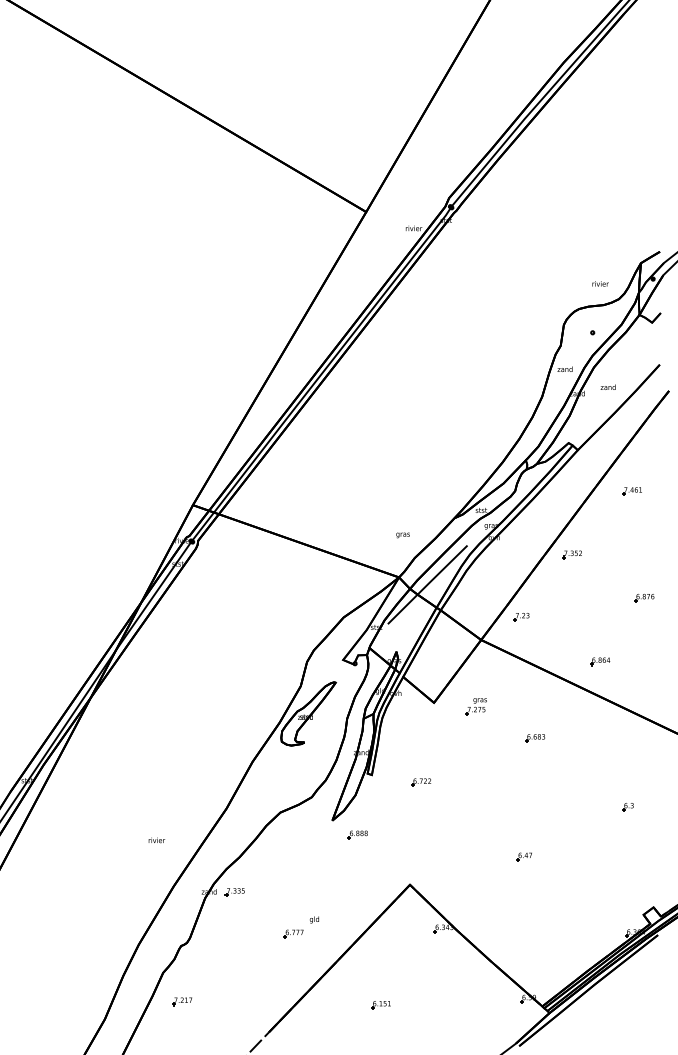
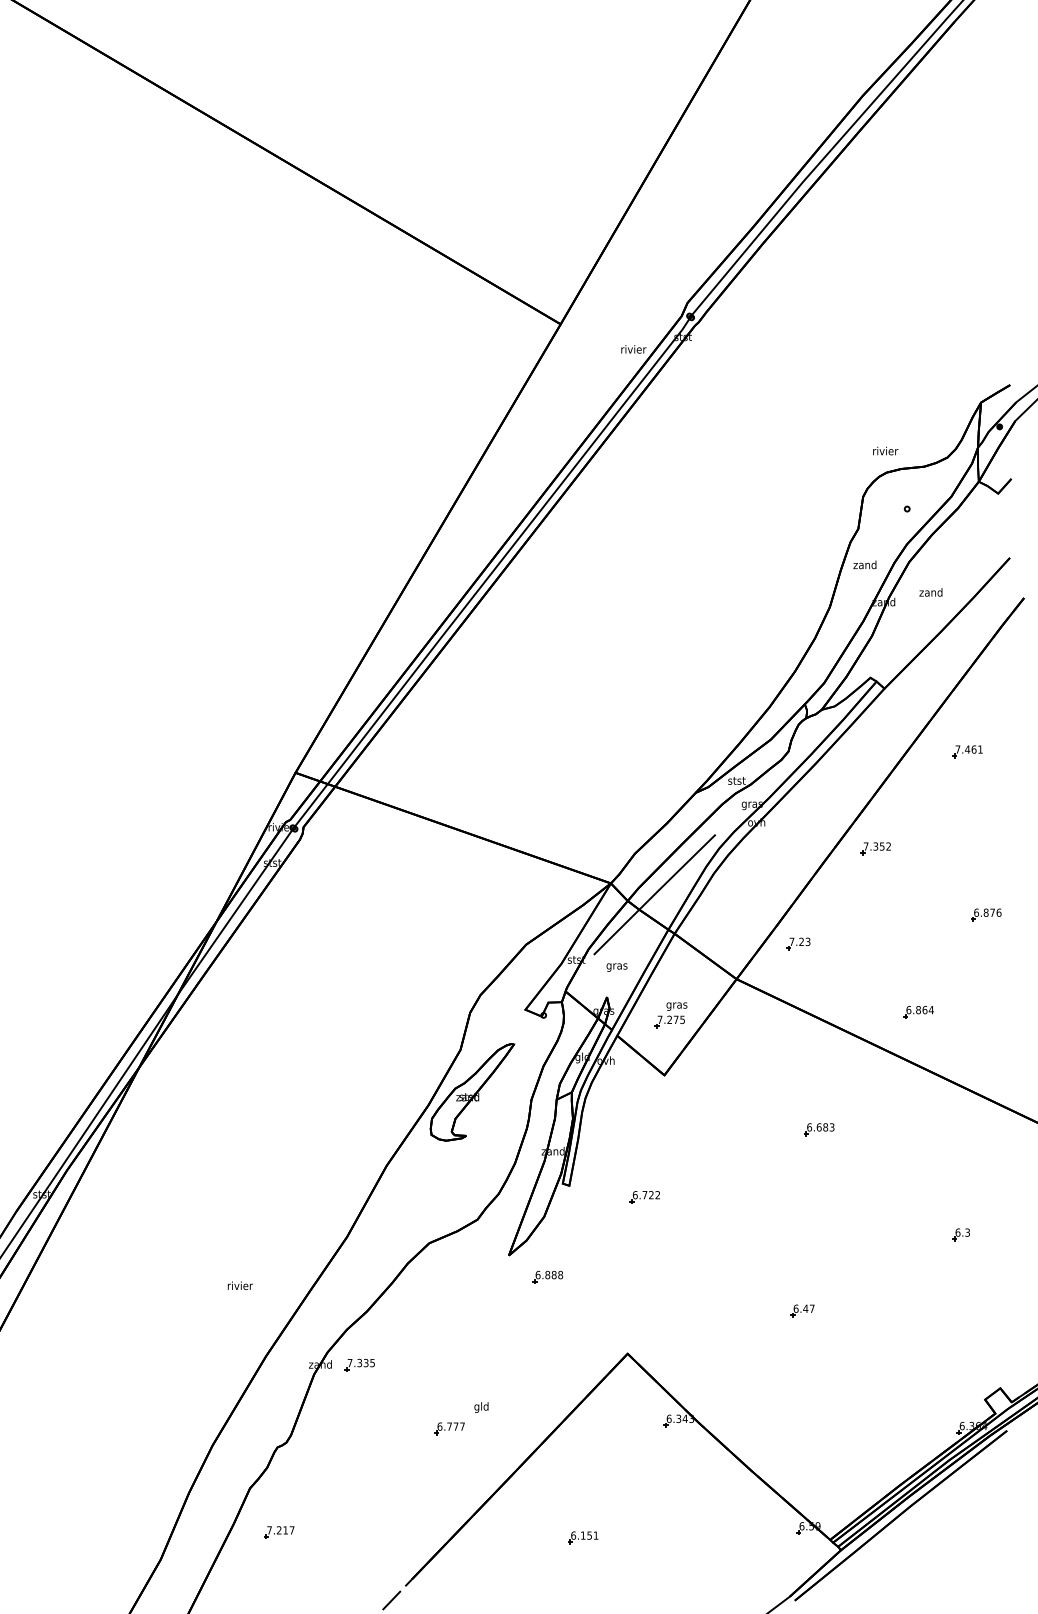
text: (600, 283) -> (885, 450), moved
text: (402, 535) -> (616, 967), moved
part: (475, 706) -> (669, 1015), moved

